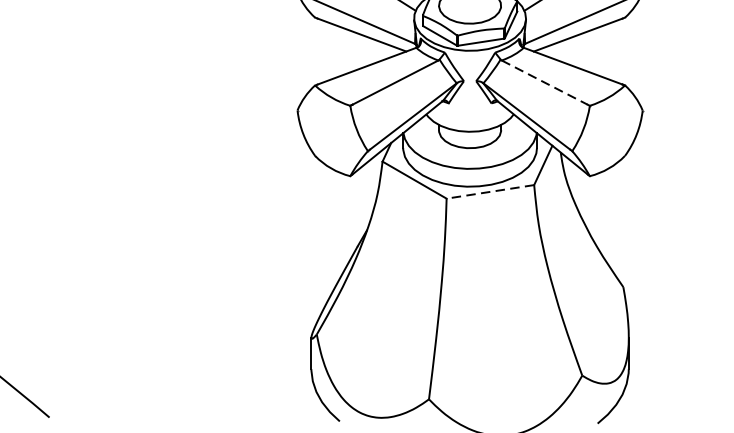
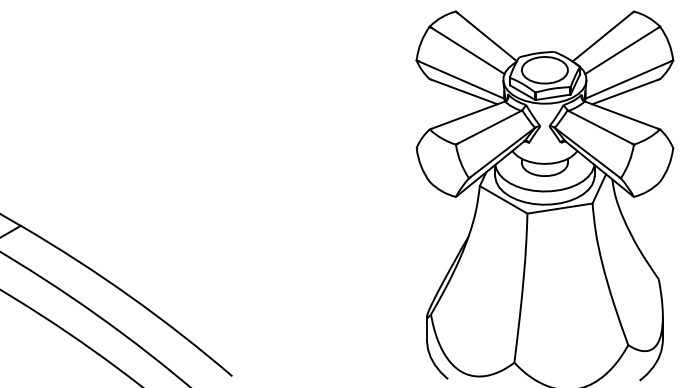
line: (544, 82) -> (600, 127), dashed -> solid
line: (491, 191) -> (560, 208), dashed -> solid

